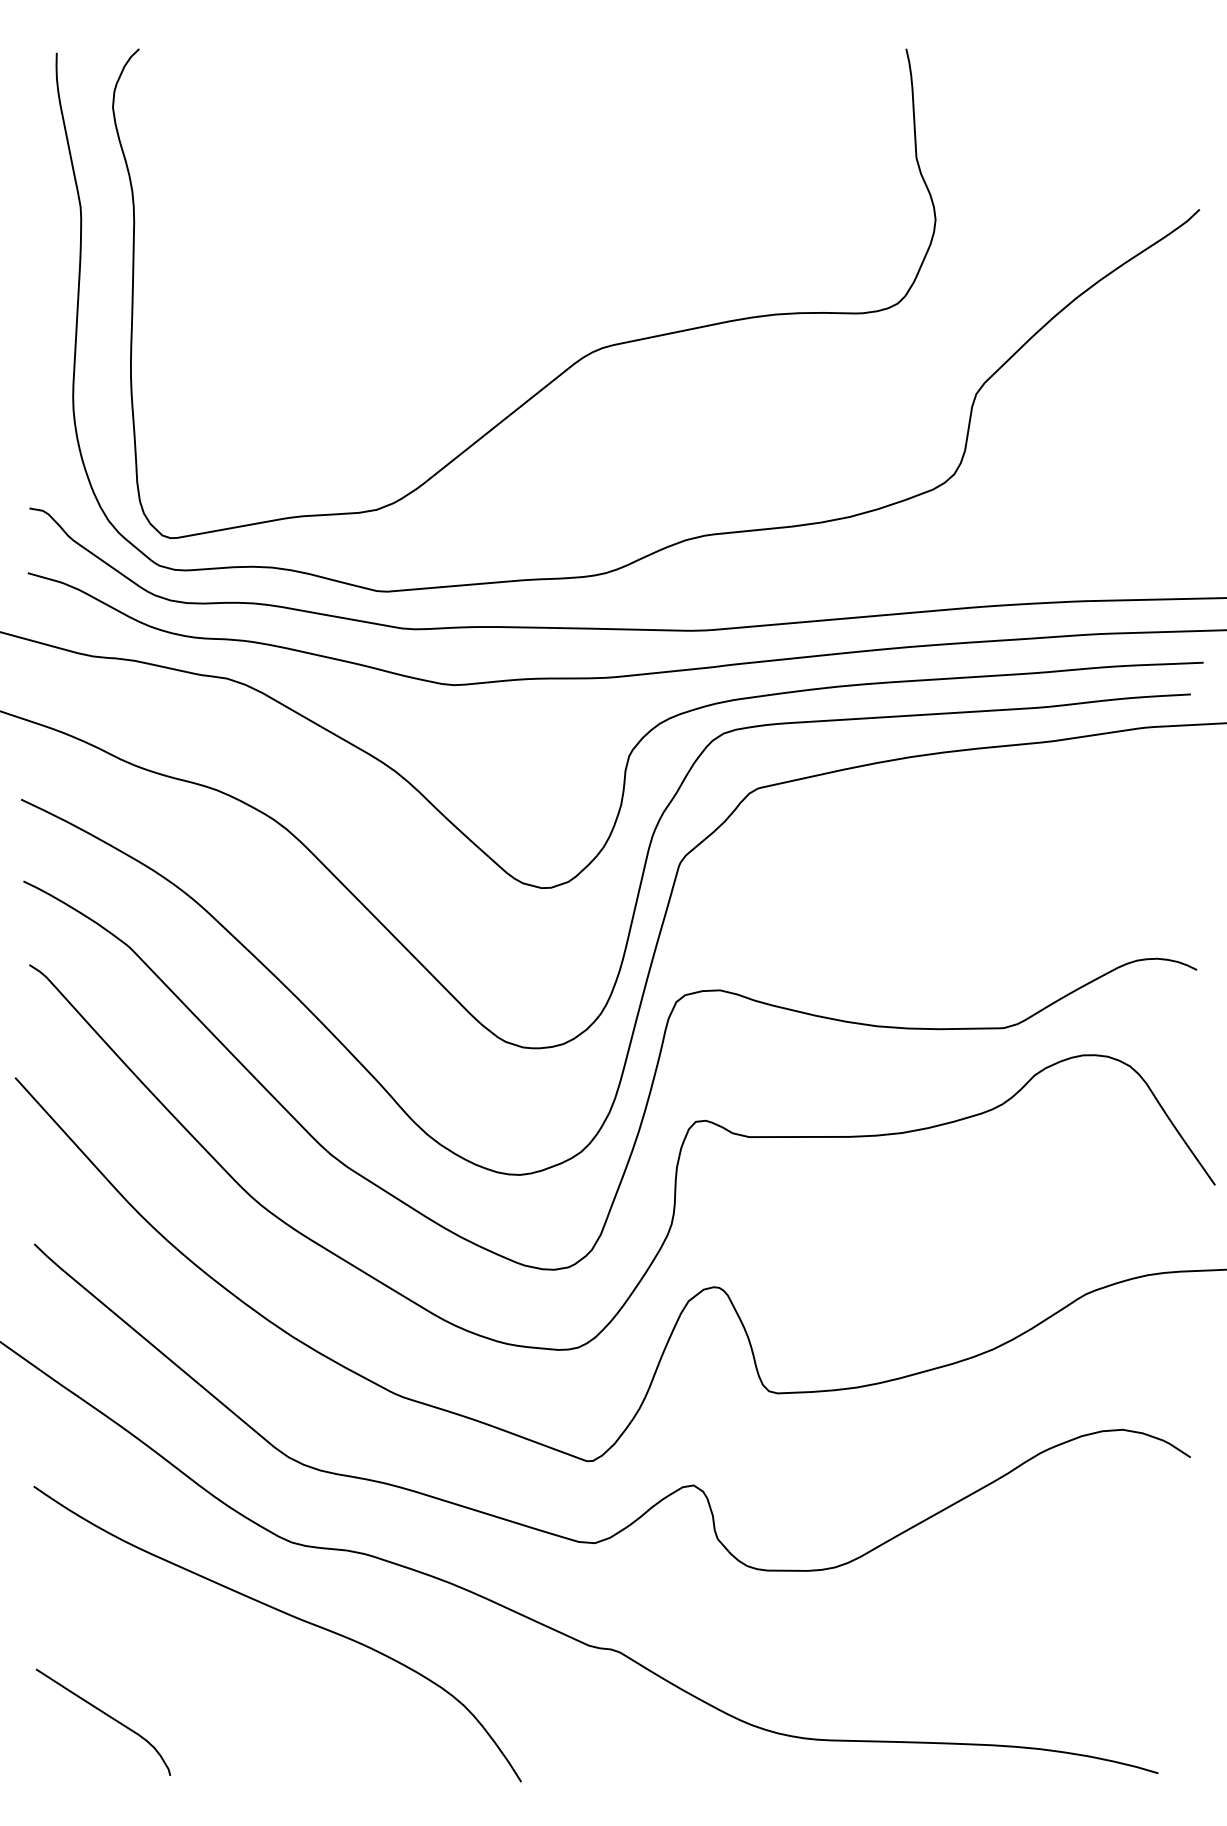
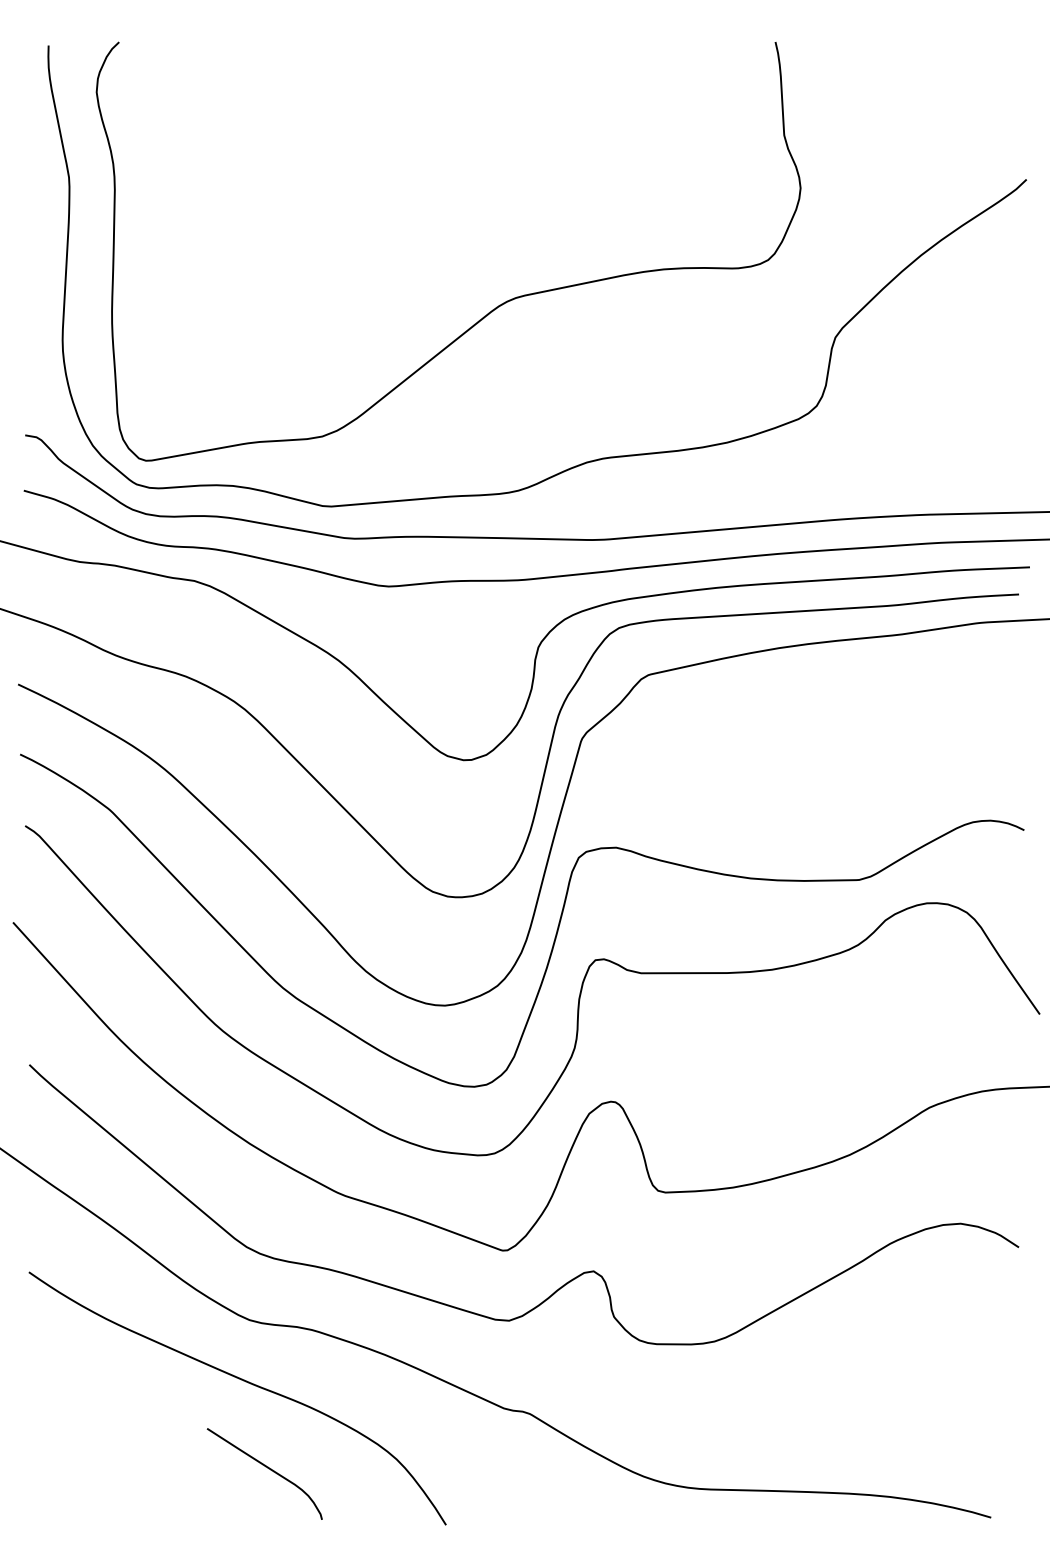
curve: (107, 1716) -> (268, 1469), moved

